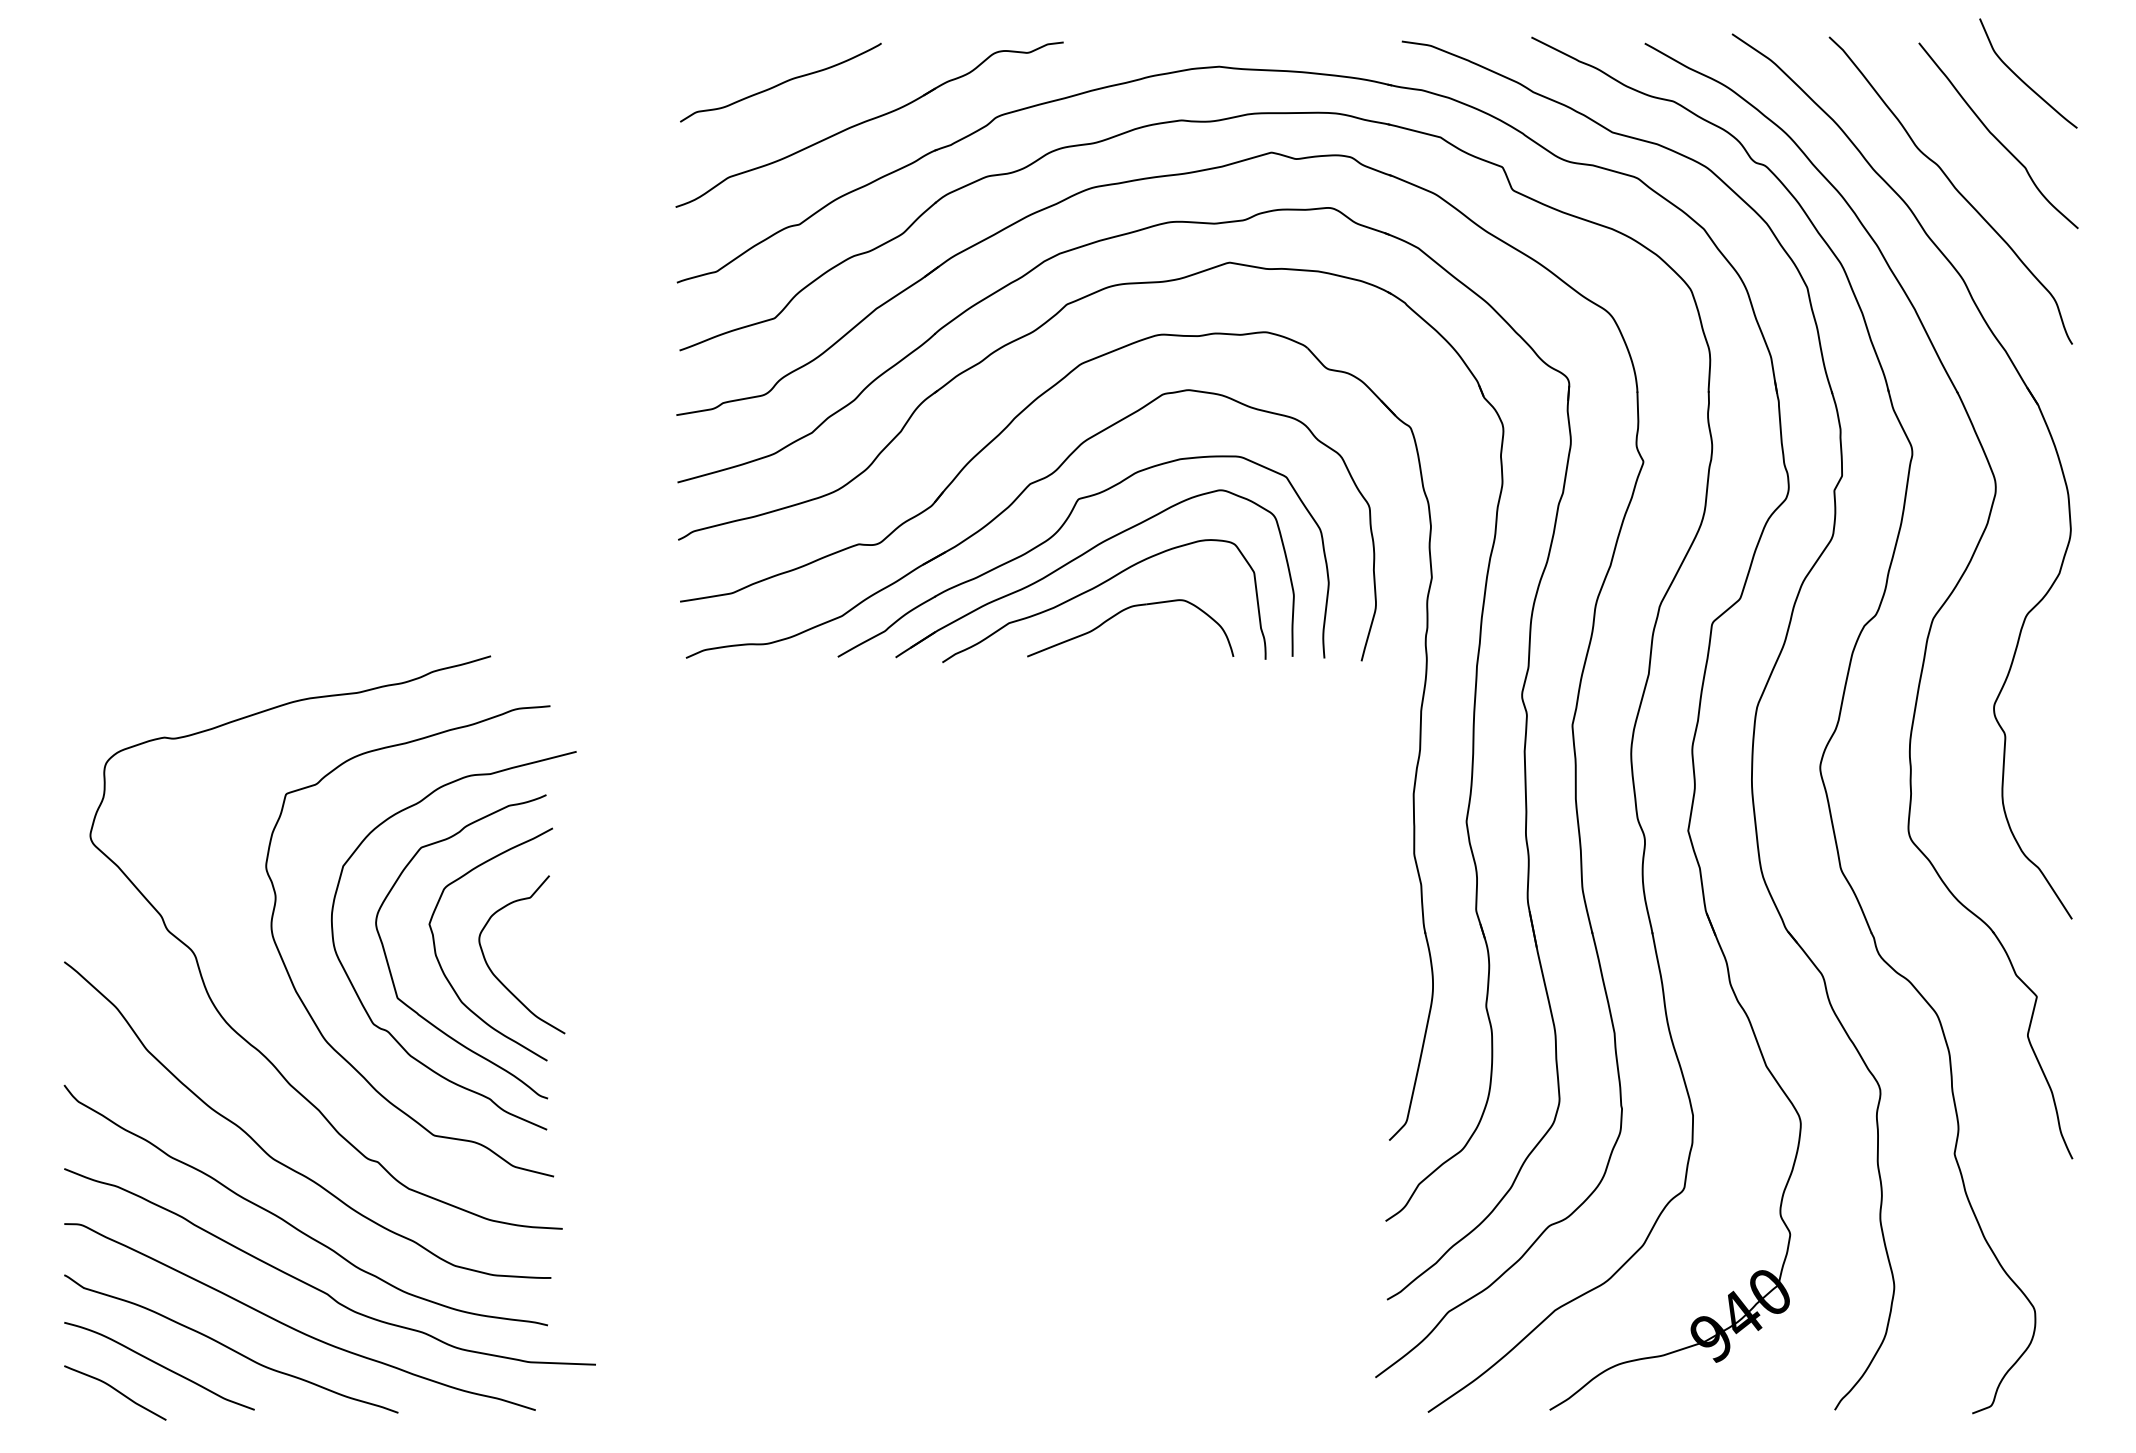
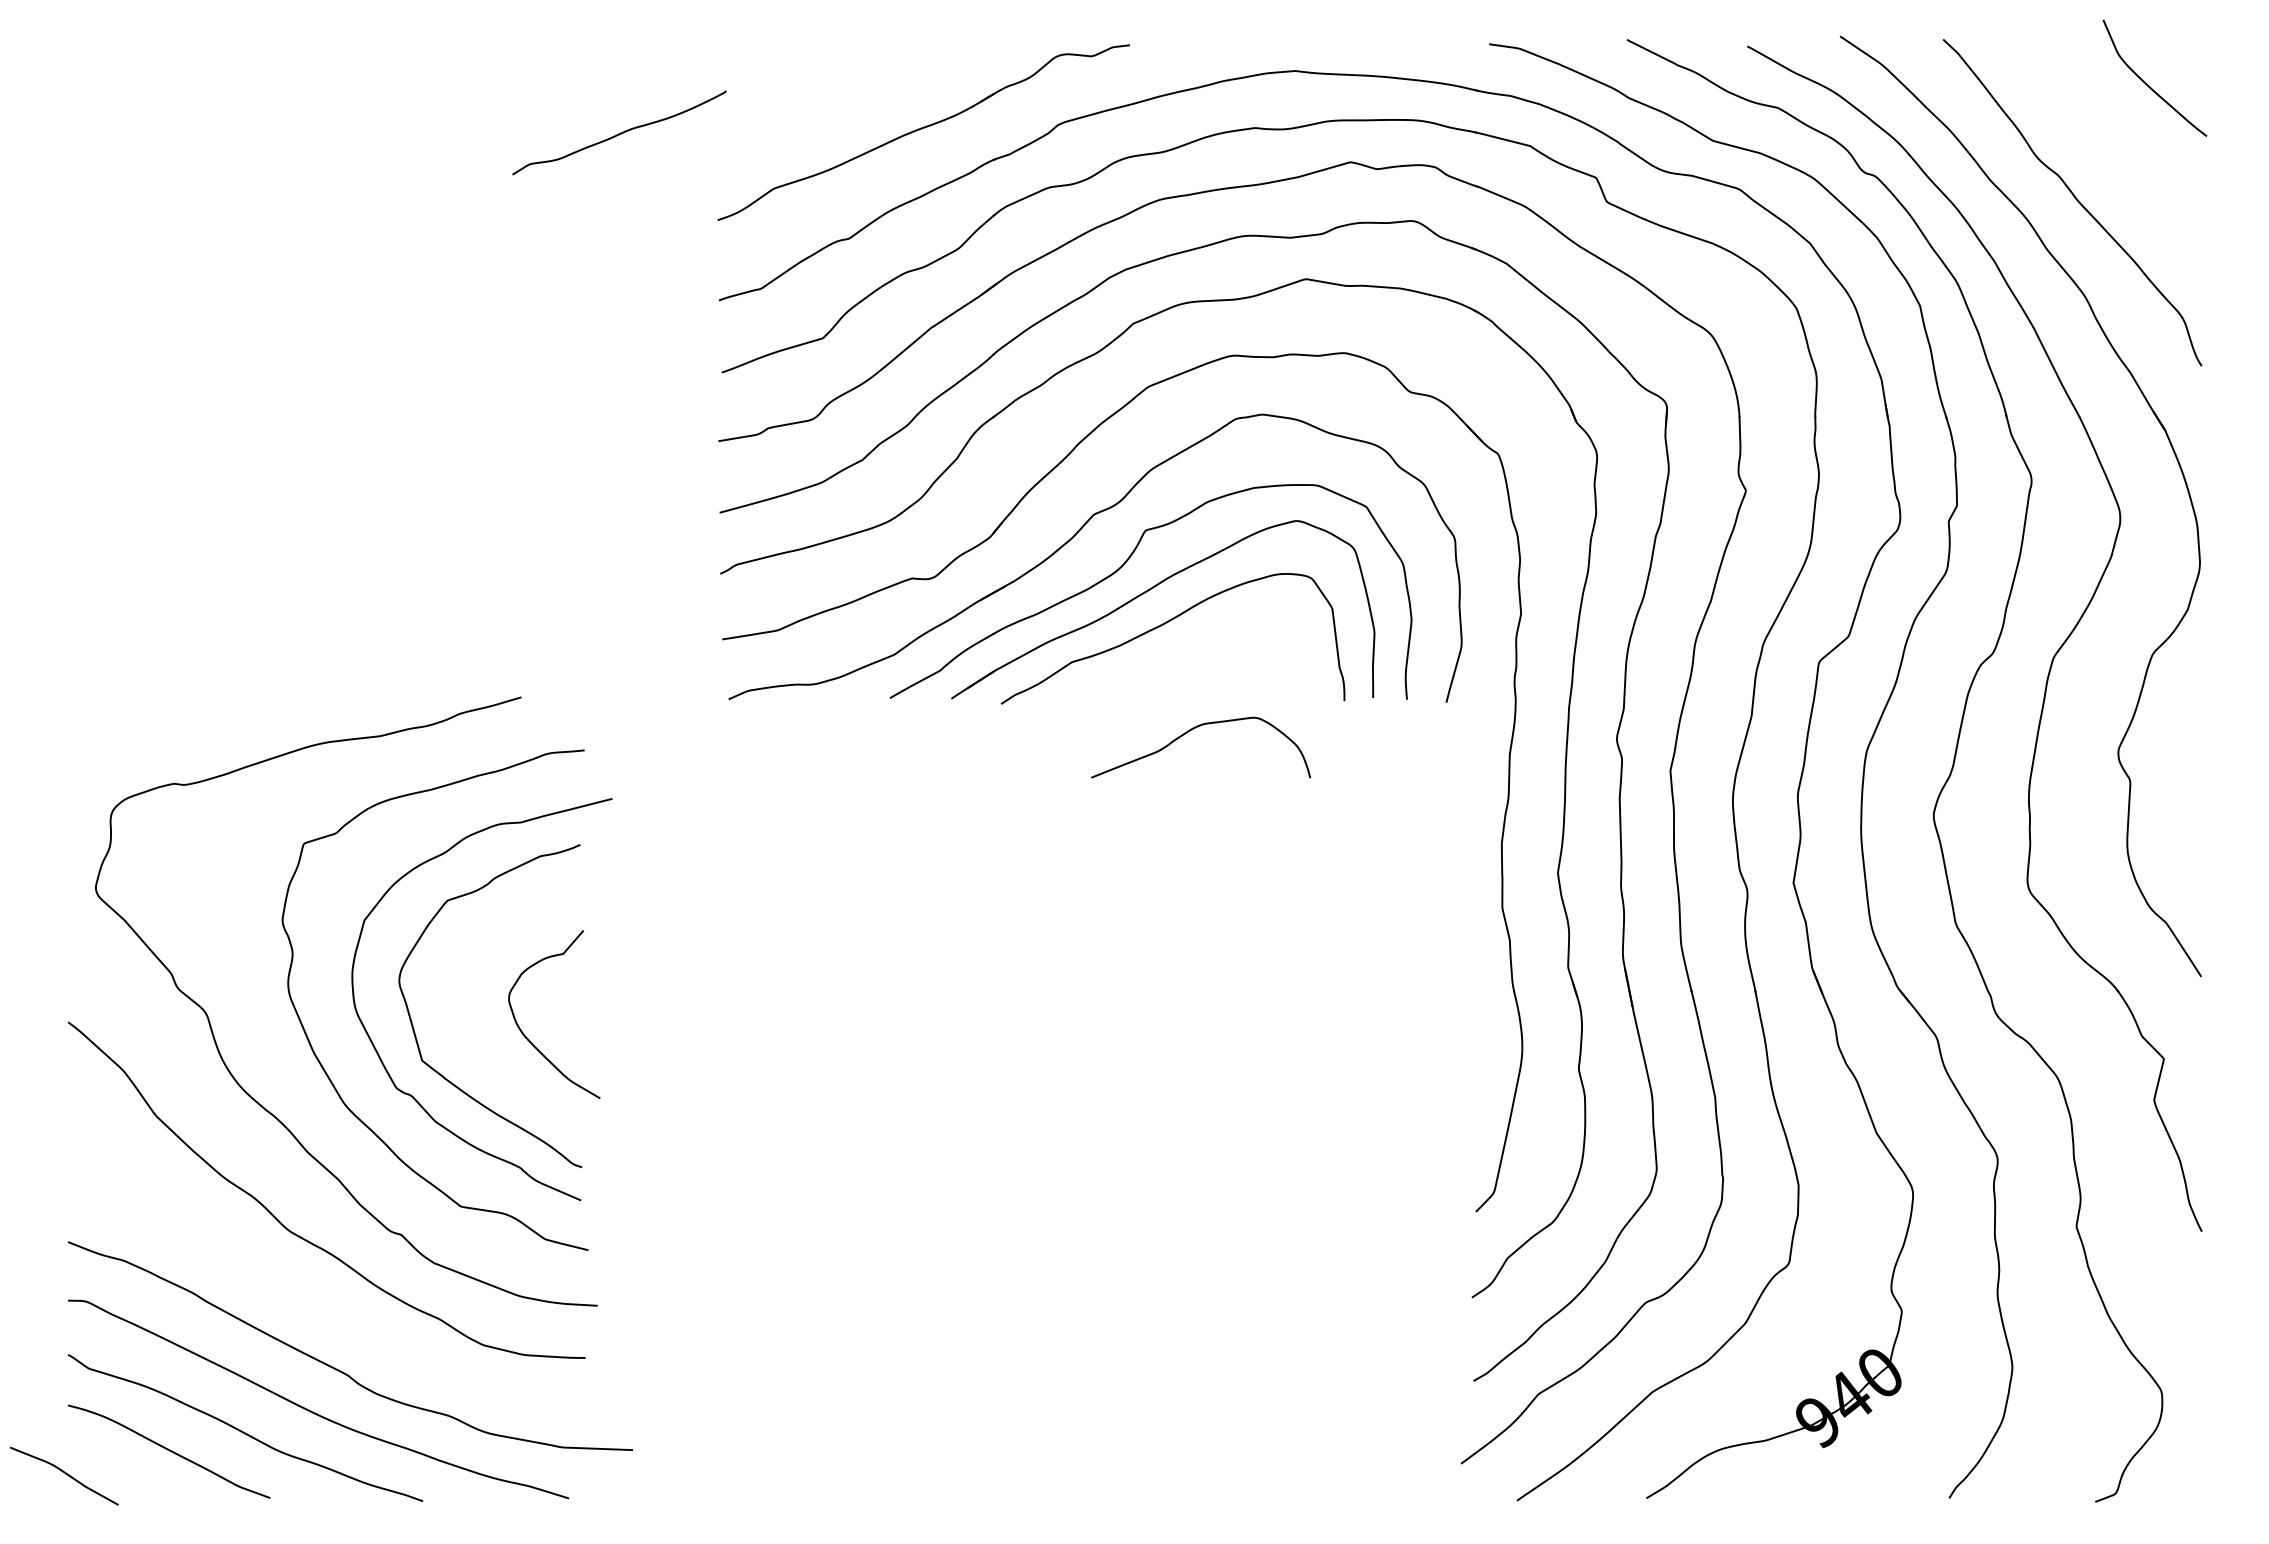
curve: (781, 82) -> (620, 132), moved
curve: (1996, 137) -> (2121, 146), removed
part: (1120, 613) -> (1190, 731), moved
curve: (442, 966) -> (469, 1027), removed
curve: (292, 1224) -> (310, 1301), removed
curve: (116, 1391) -> (65, 1474), moved

